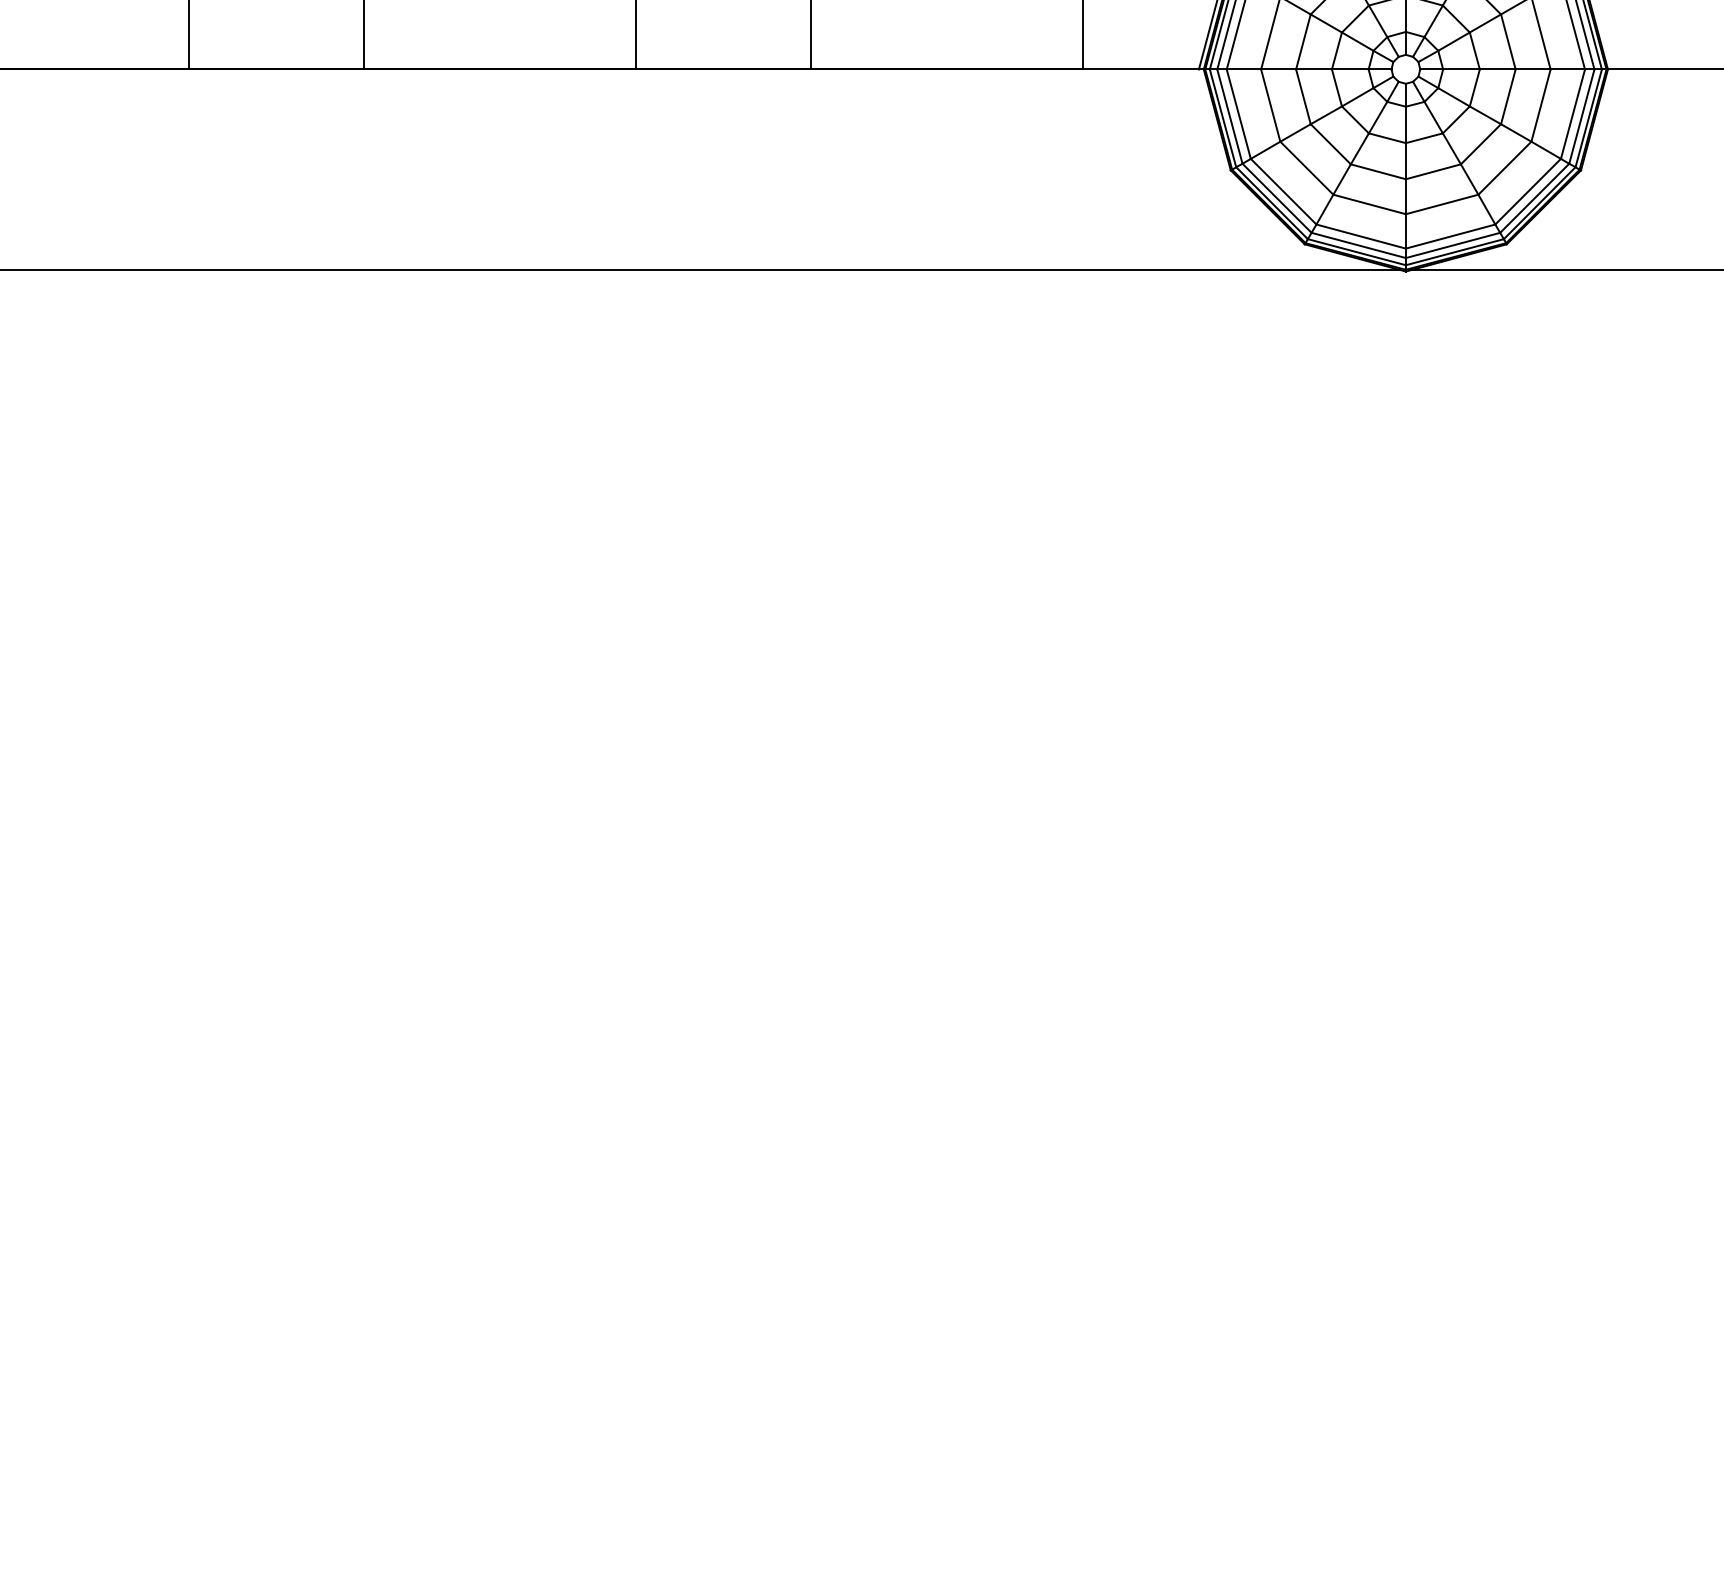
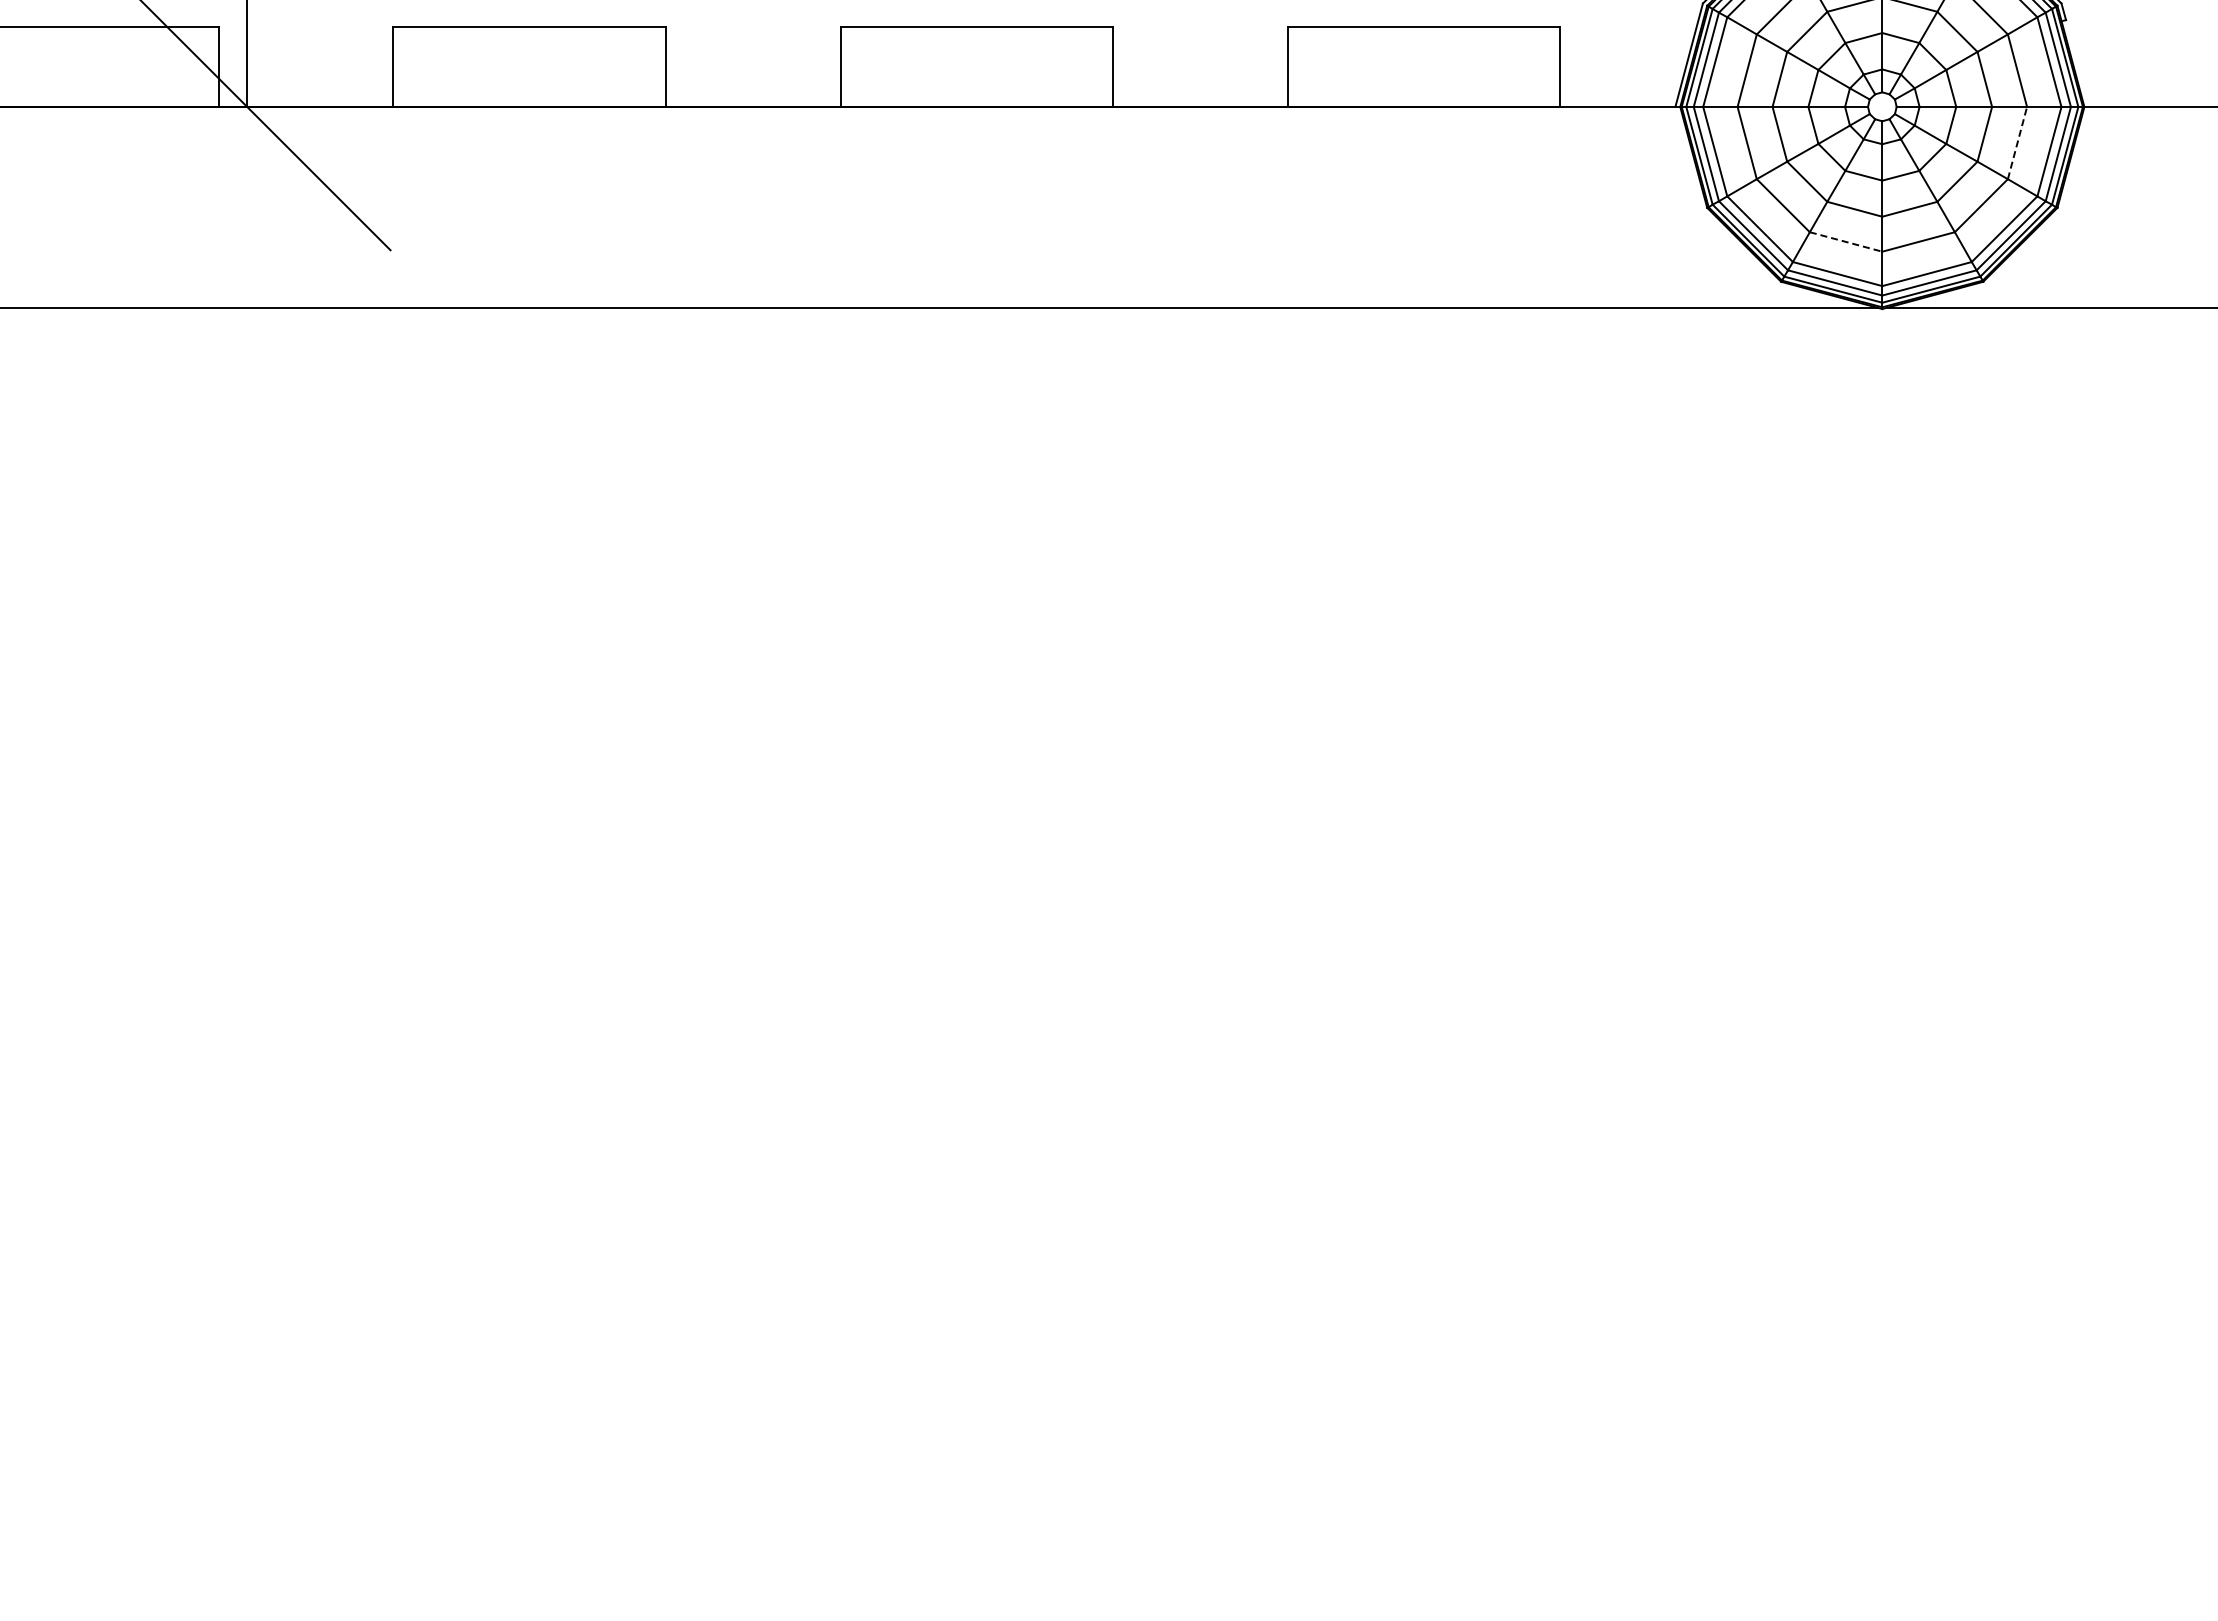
line: (1541, 105) -> (2017, 142), solid -> dashed
line: (1370, 204) -> (1846, 241), solid -> dashed

